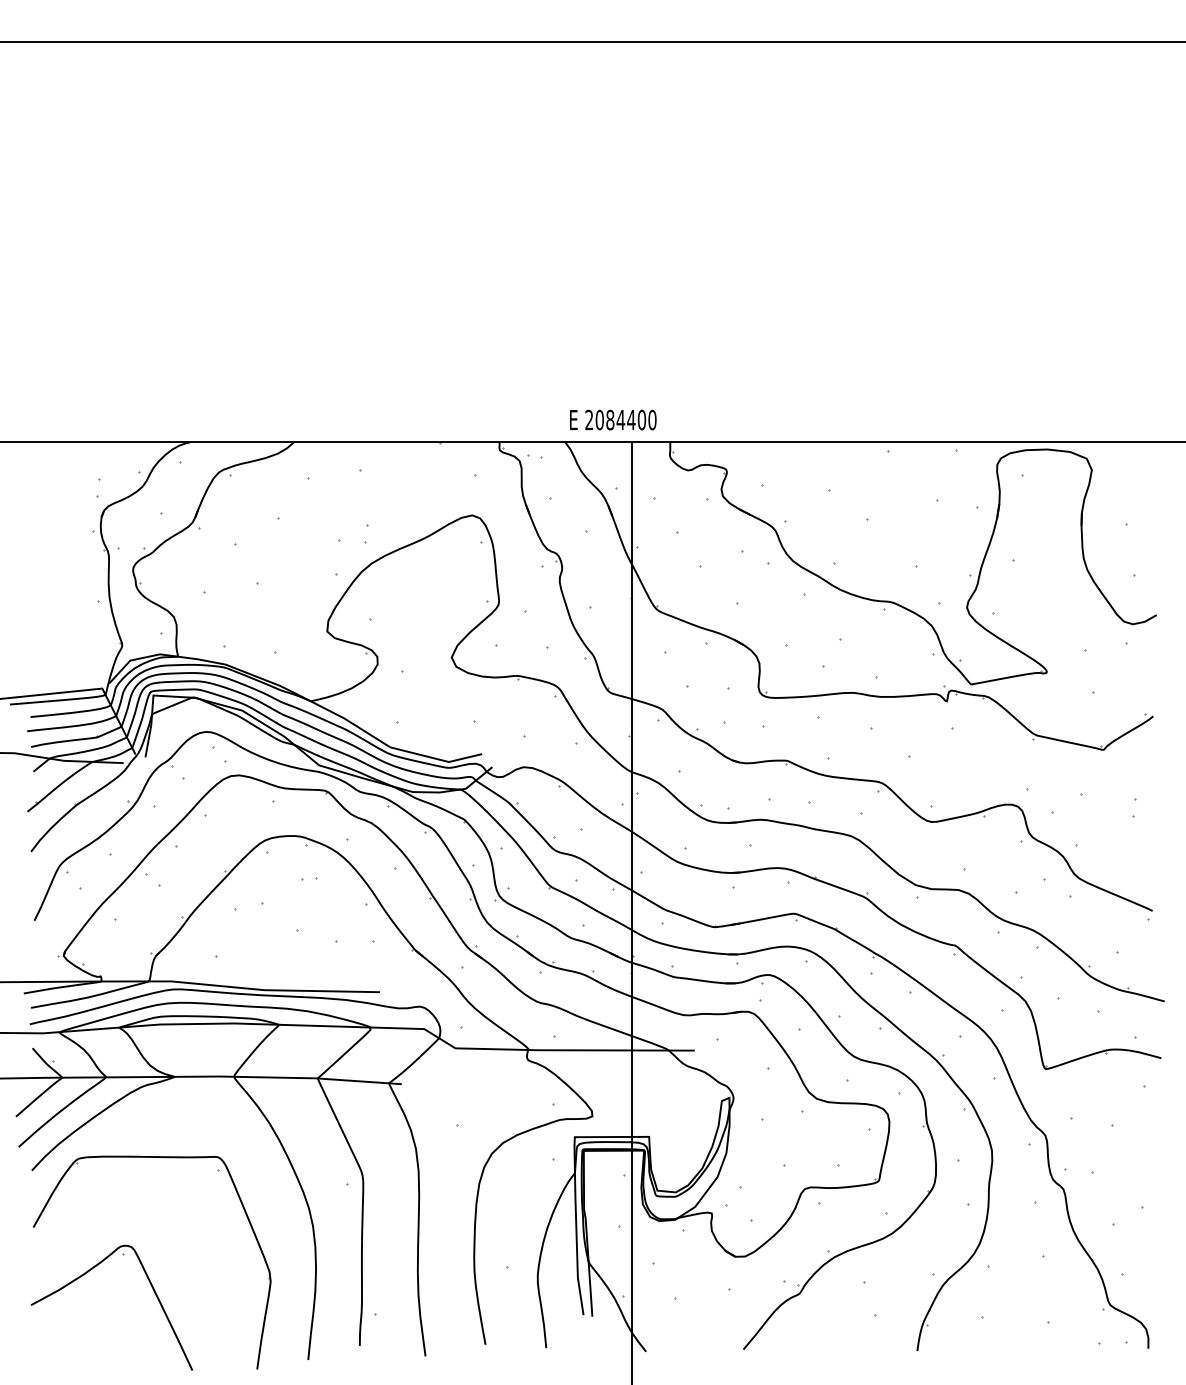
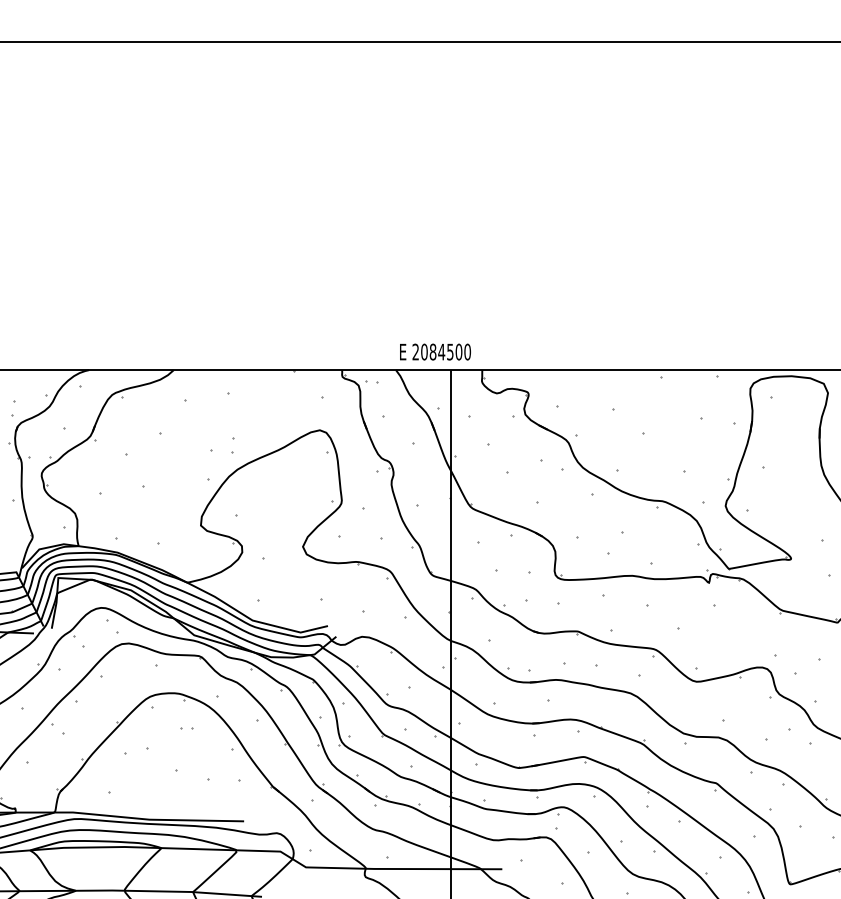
text: (631, 420) -> (450, 352), 2084400 -> 2084500

